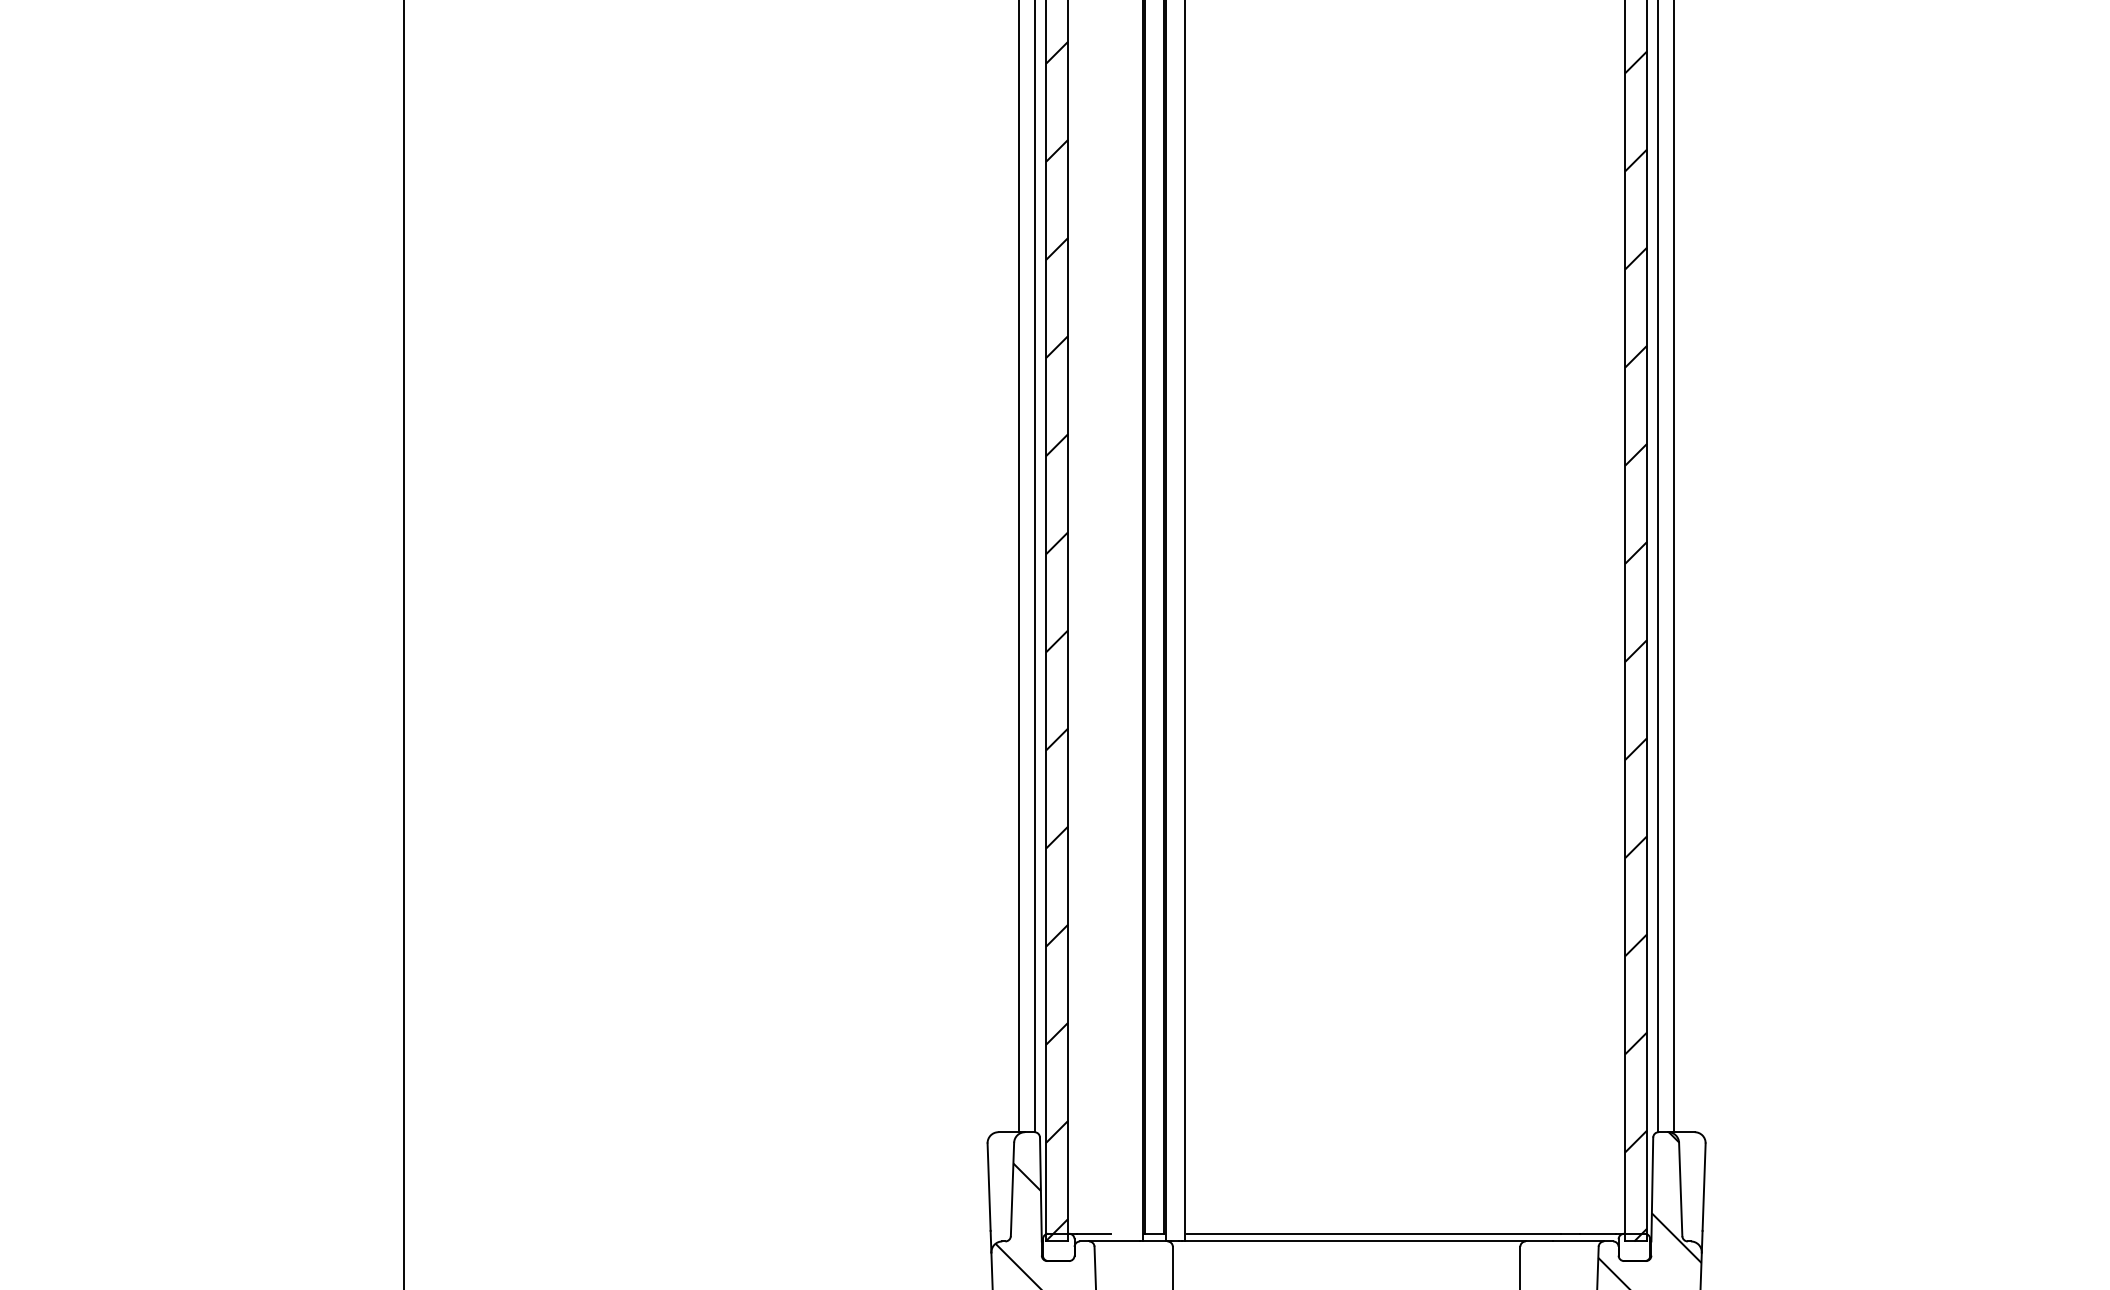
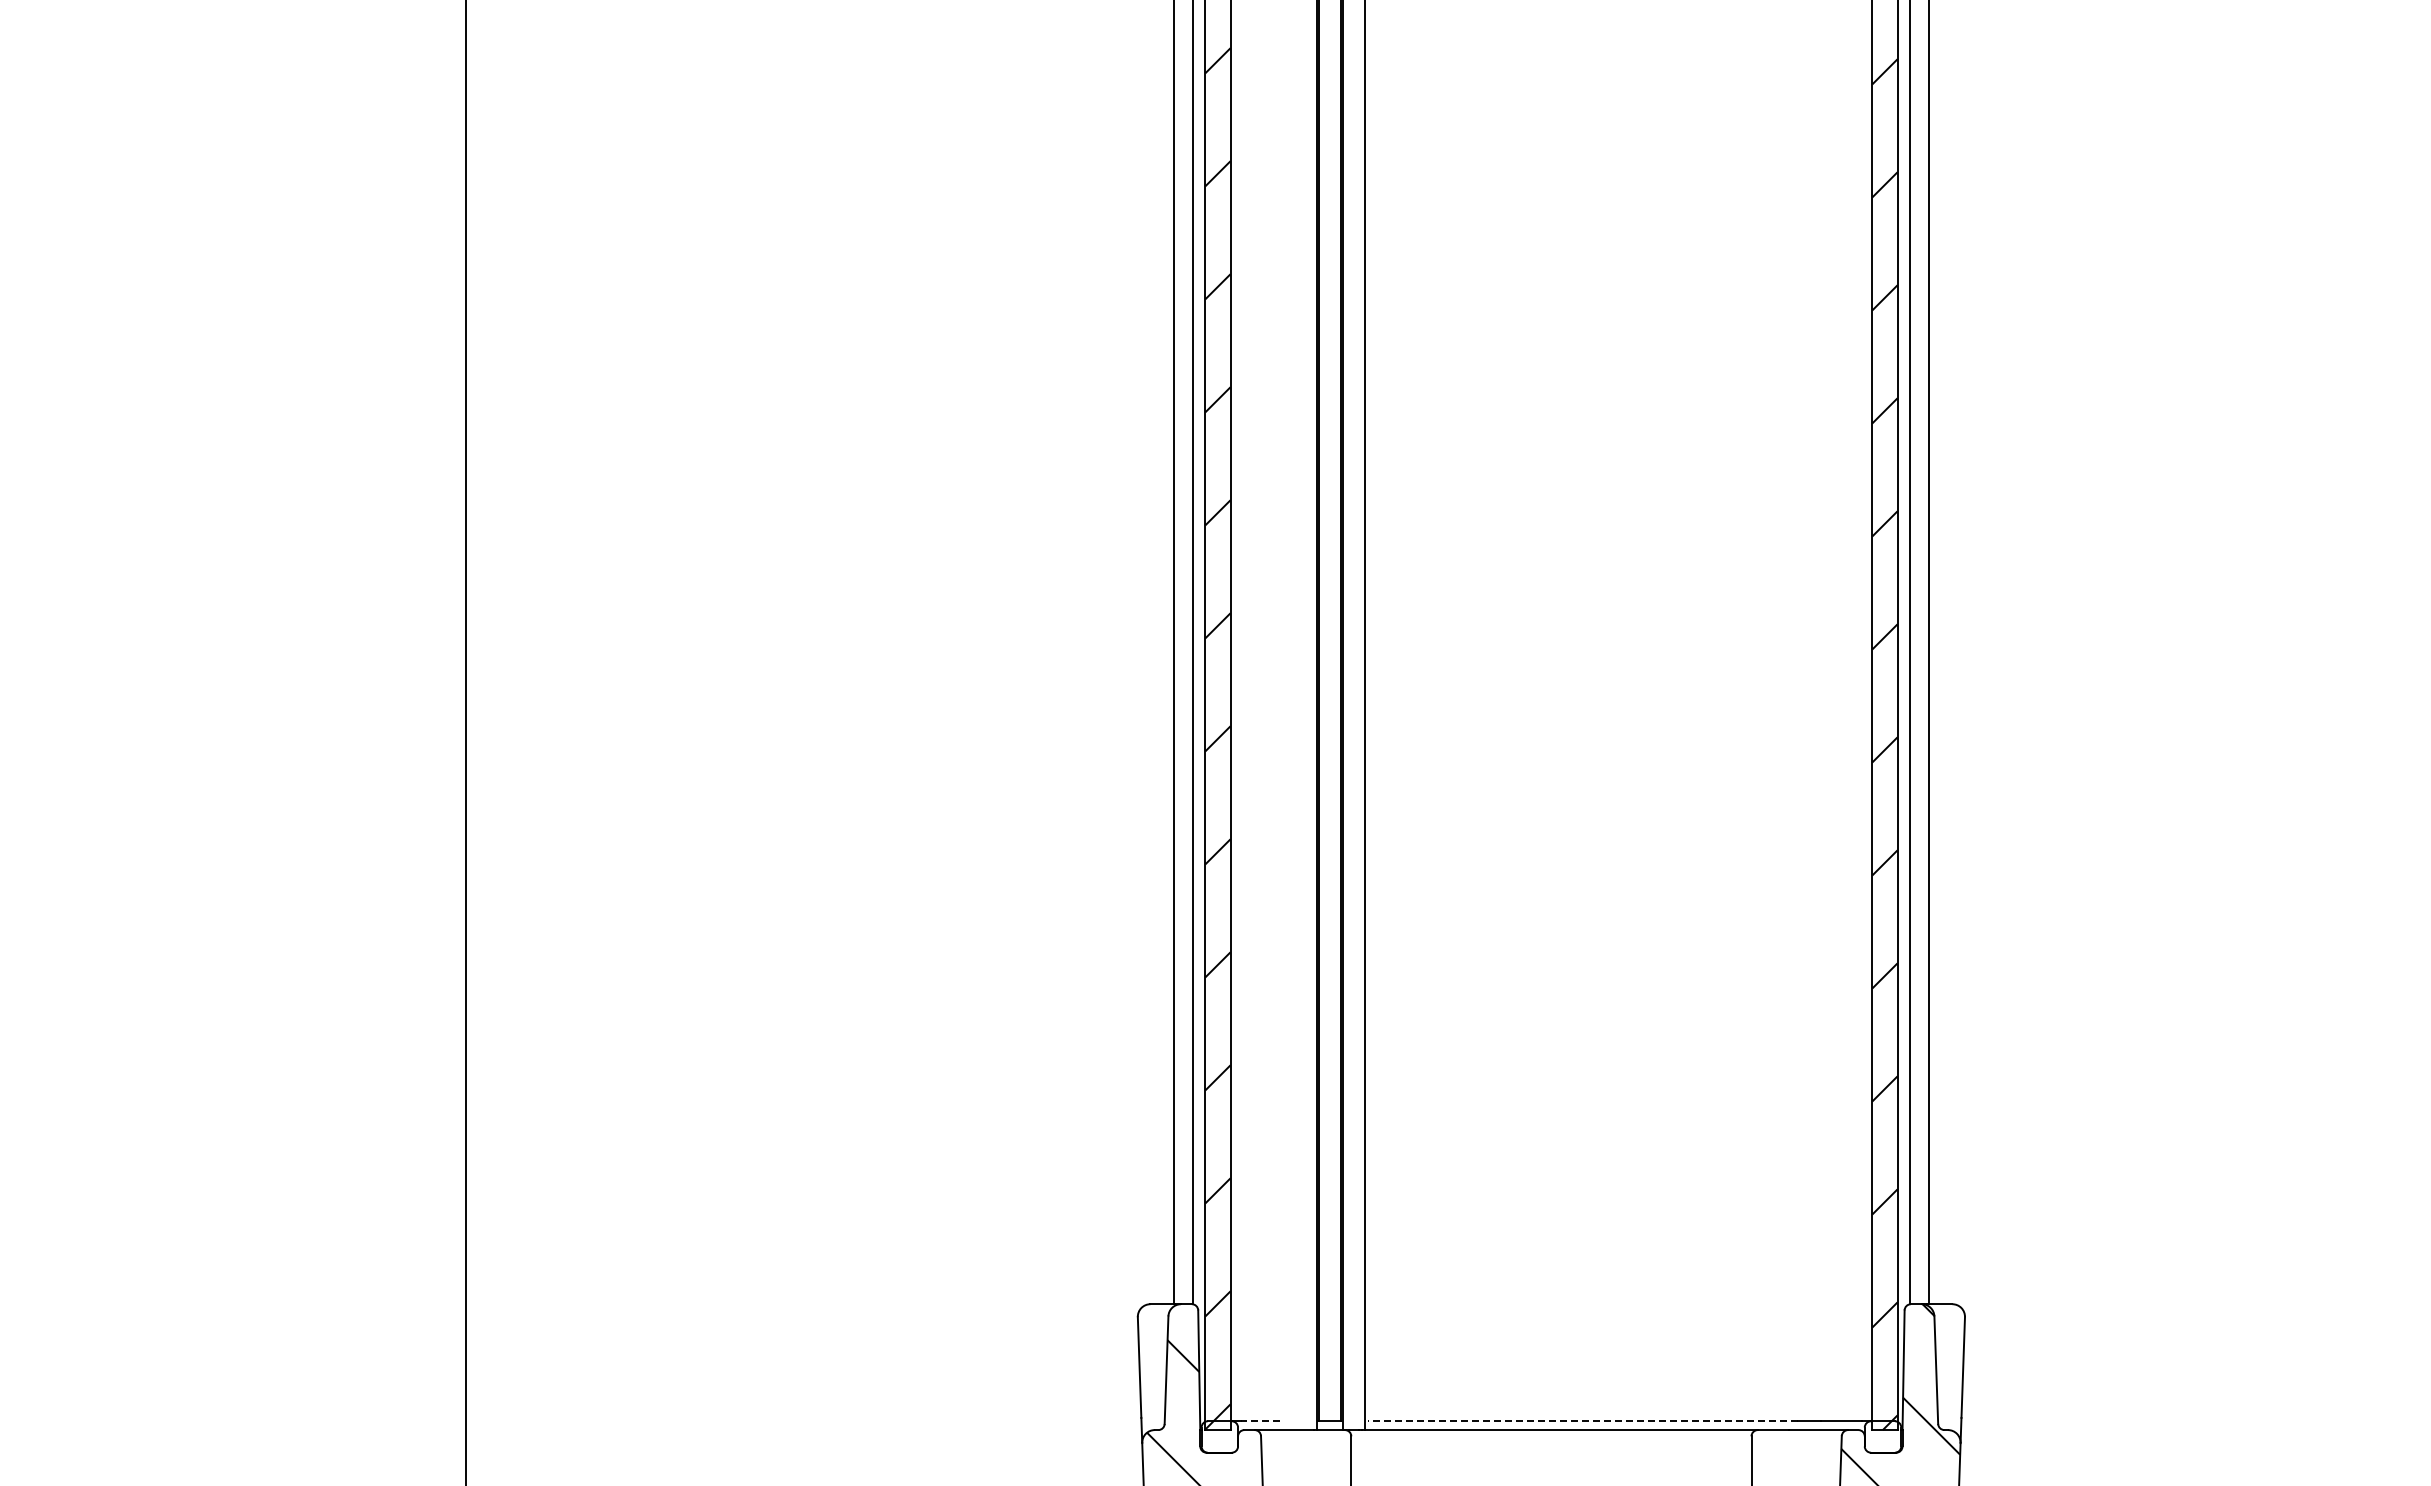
line: (1094, 1234) -> (1260, 1421), solid -> dashed
line: (1373, 1234) -> (1582, 1421), solid -> dashed

